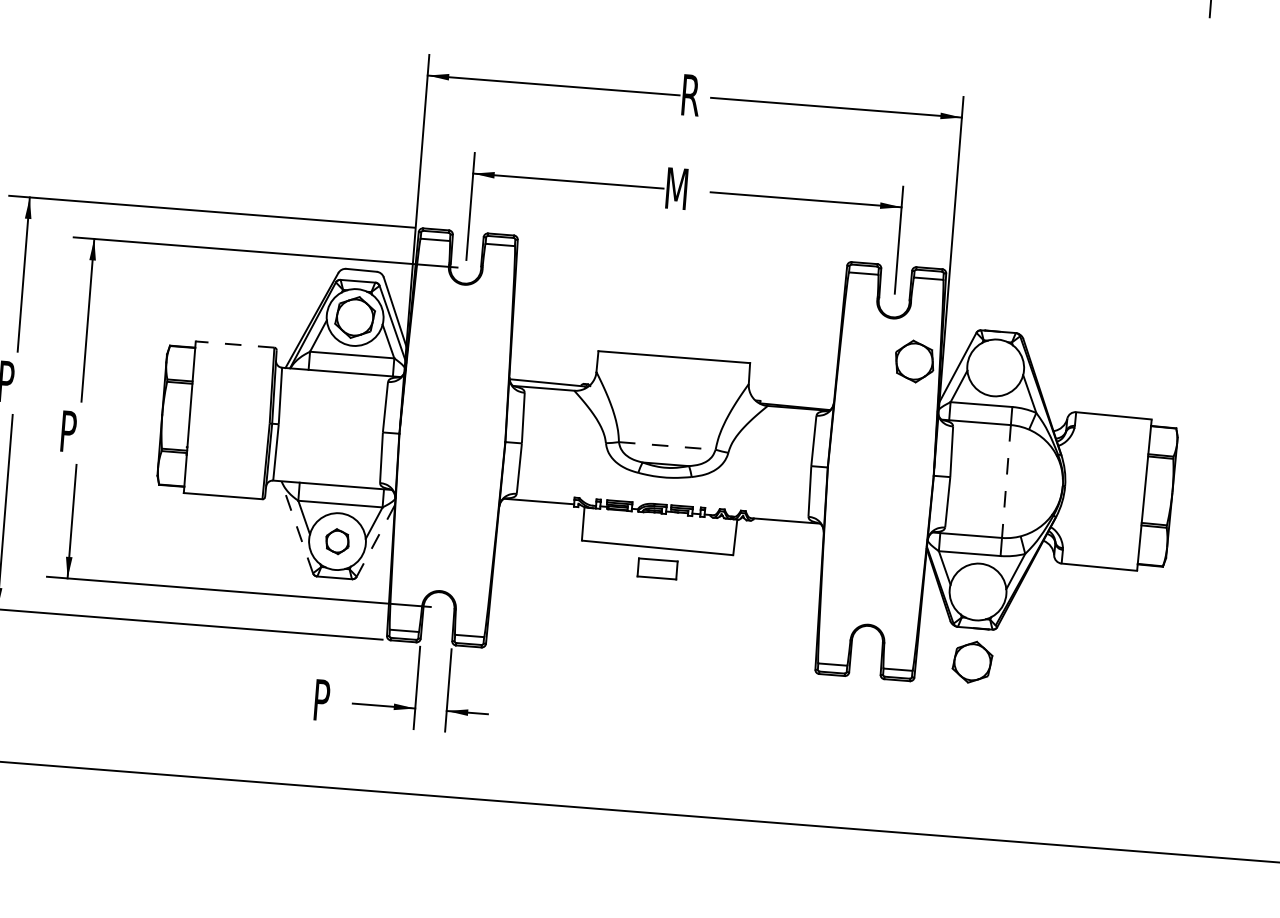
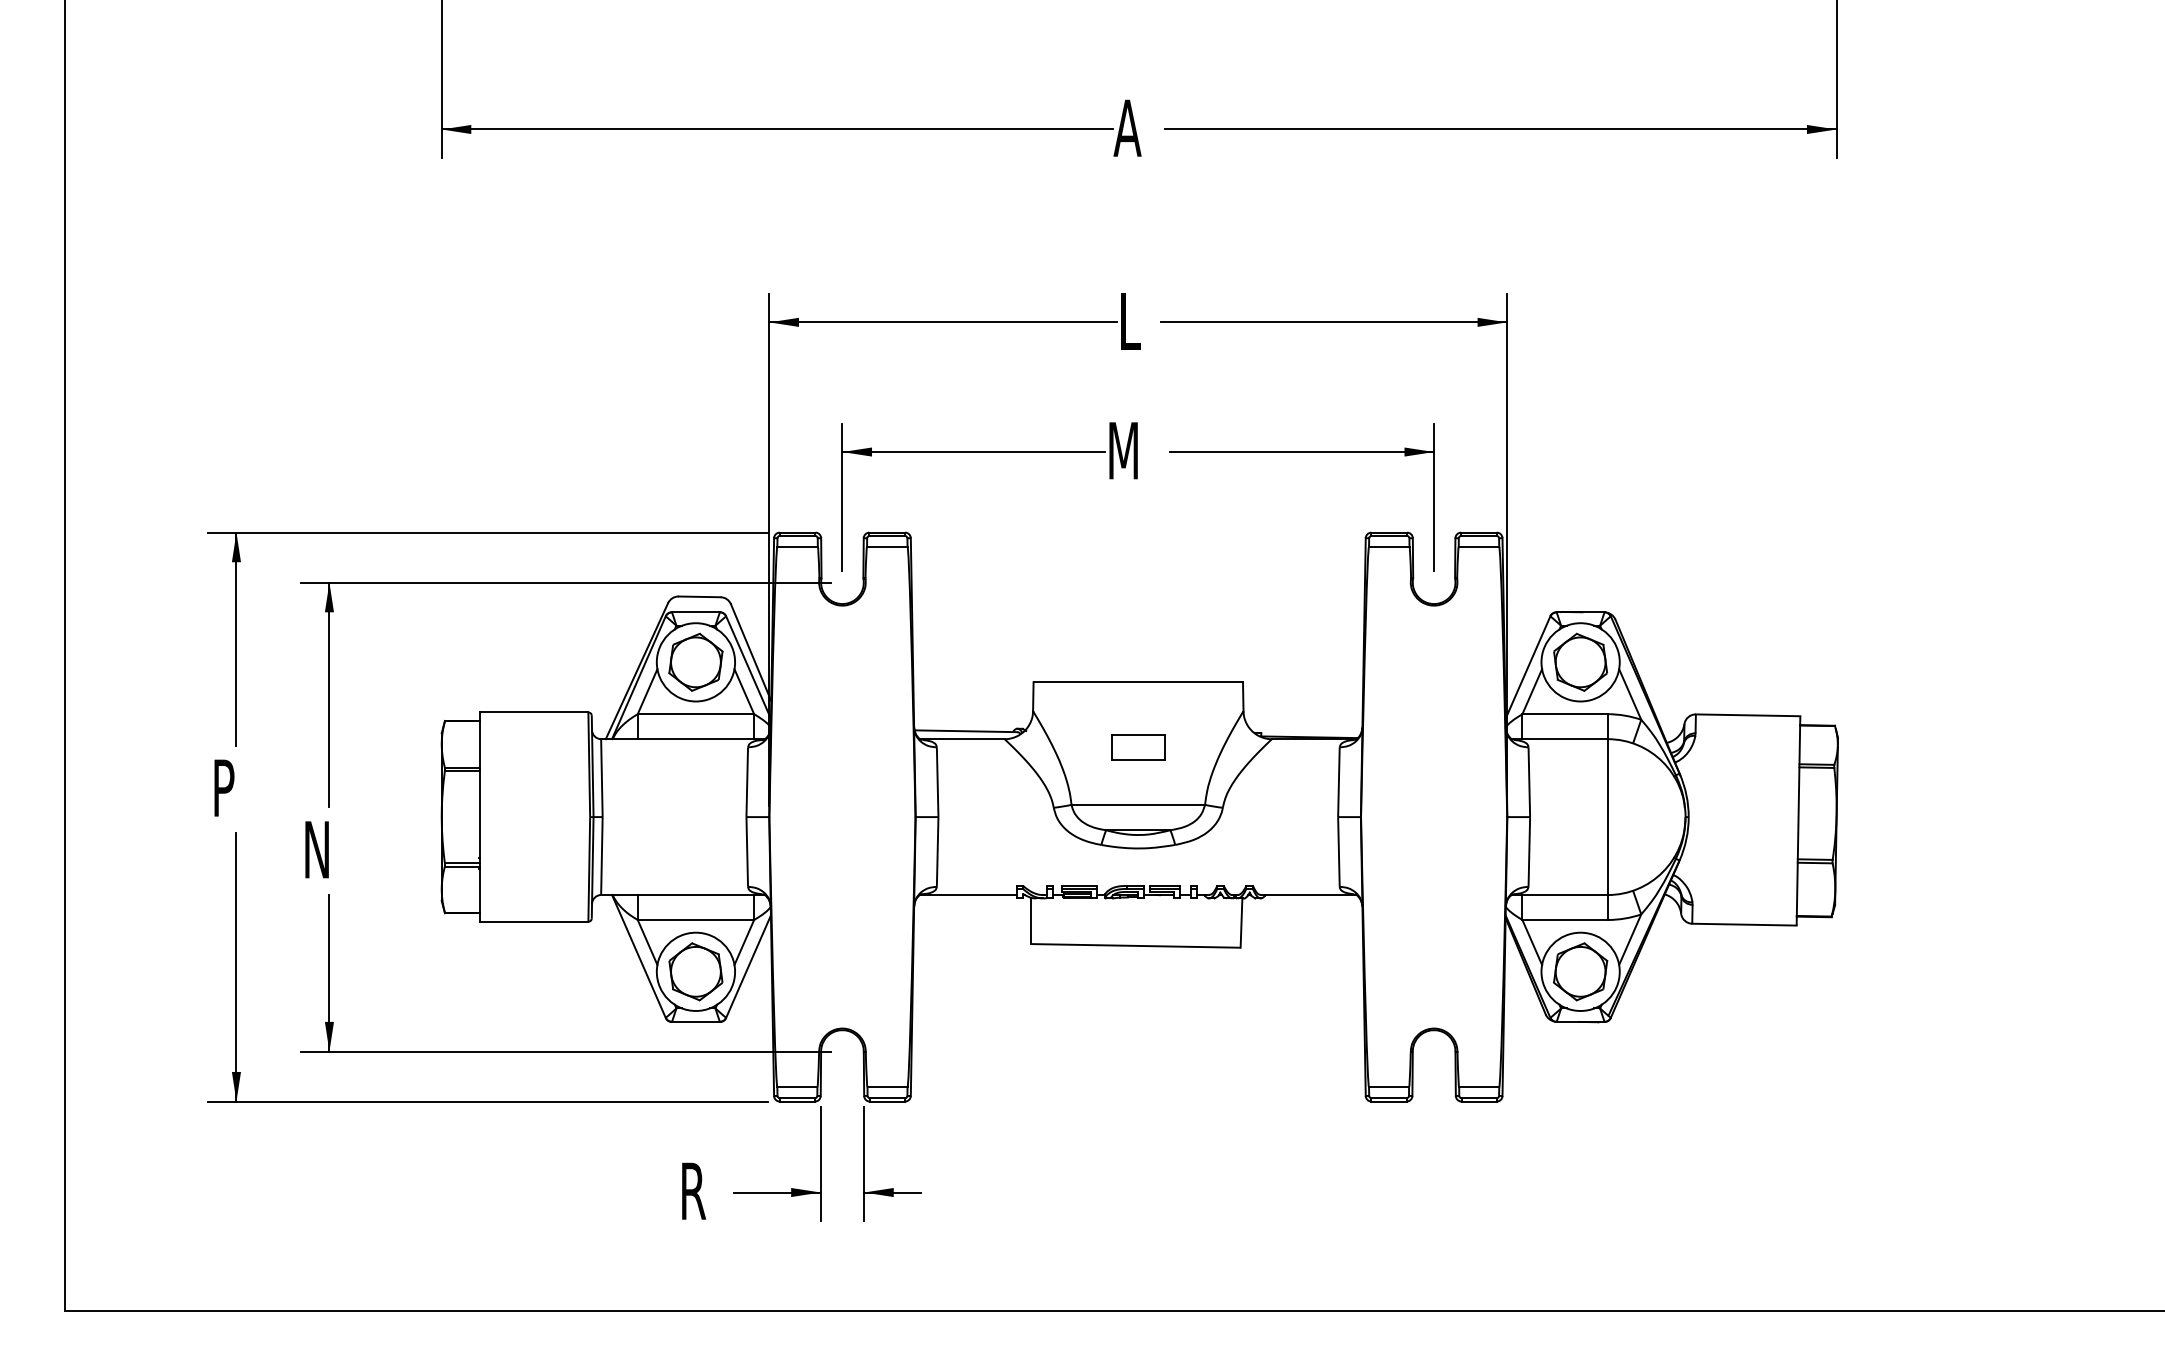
text: (691, 94) -> (1133, 320), R -> L
line: (234, 344) -> (533, 712), dashed -> solid
part: (914, 360) -> (1580, 661), moved
text: (71, 431) -> (318, 849), P -> N
line: (667, 445) -> (1138, 804), dashed -> solid
line: (1006, 481) -> (1607, 817), dashed -> solid
line: (296, 527) -> (638, 956), dashed -> solid
line: (375, 540) -> (748, 966), dashed -> solid
part: (337, 541) -> (695, 971), size x1.67
part: (657, 568) -> (1138, 747), moved
part: (972, 662) -> (1580, 971), moved
text: (325, 700) -> (696, 1191), P -> R

